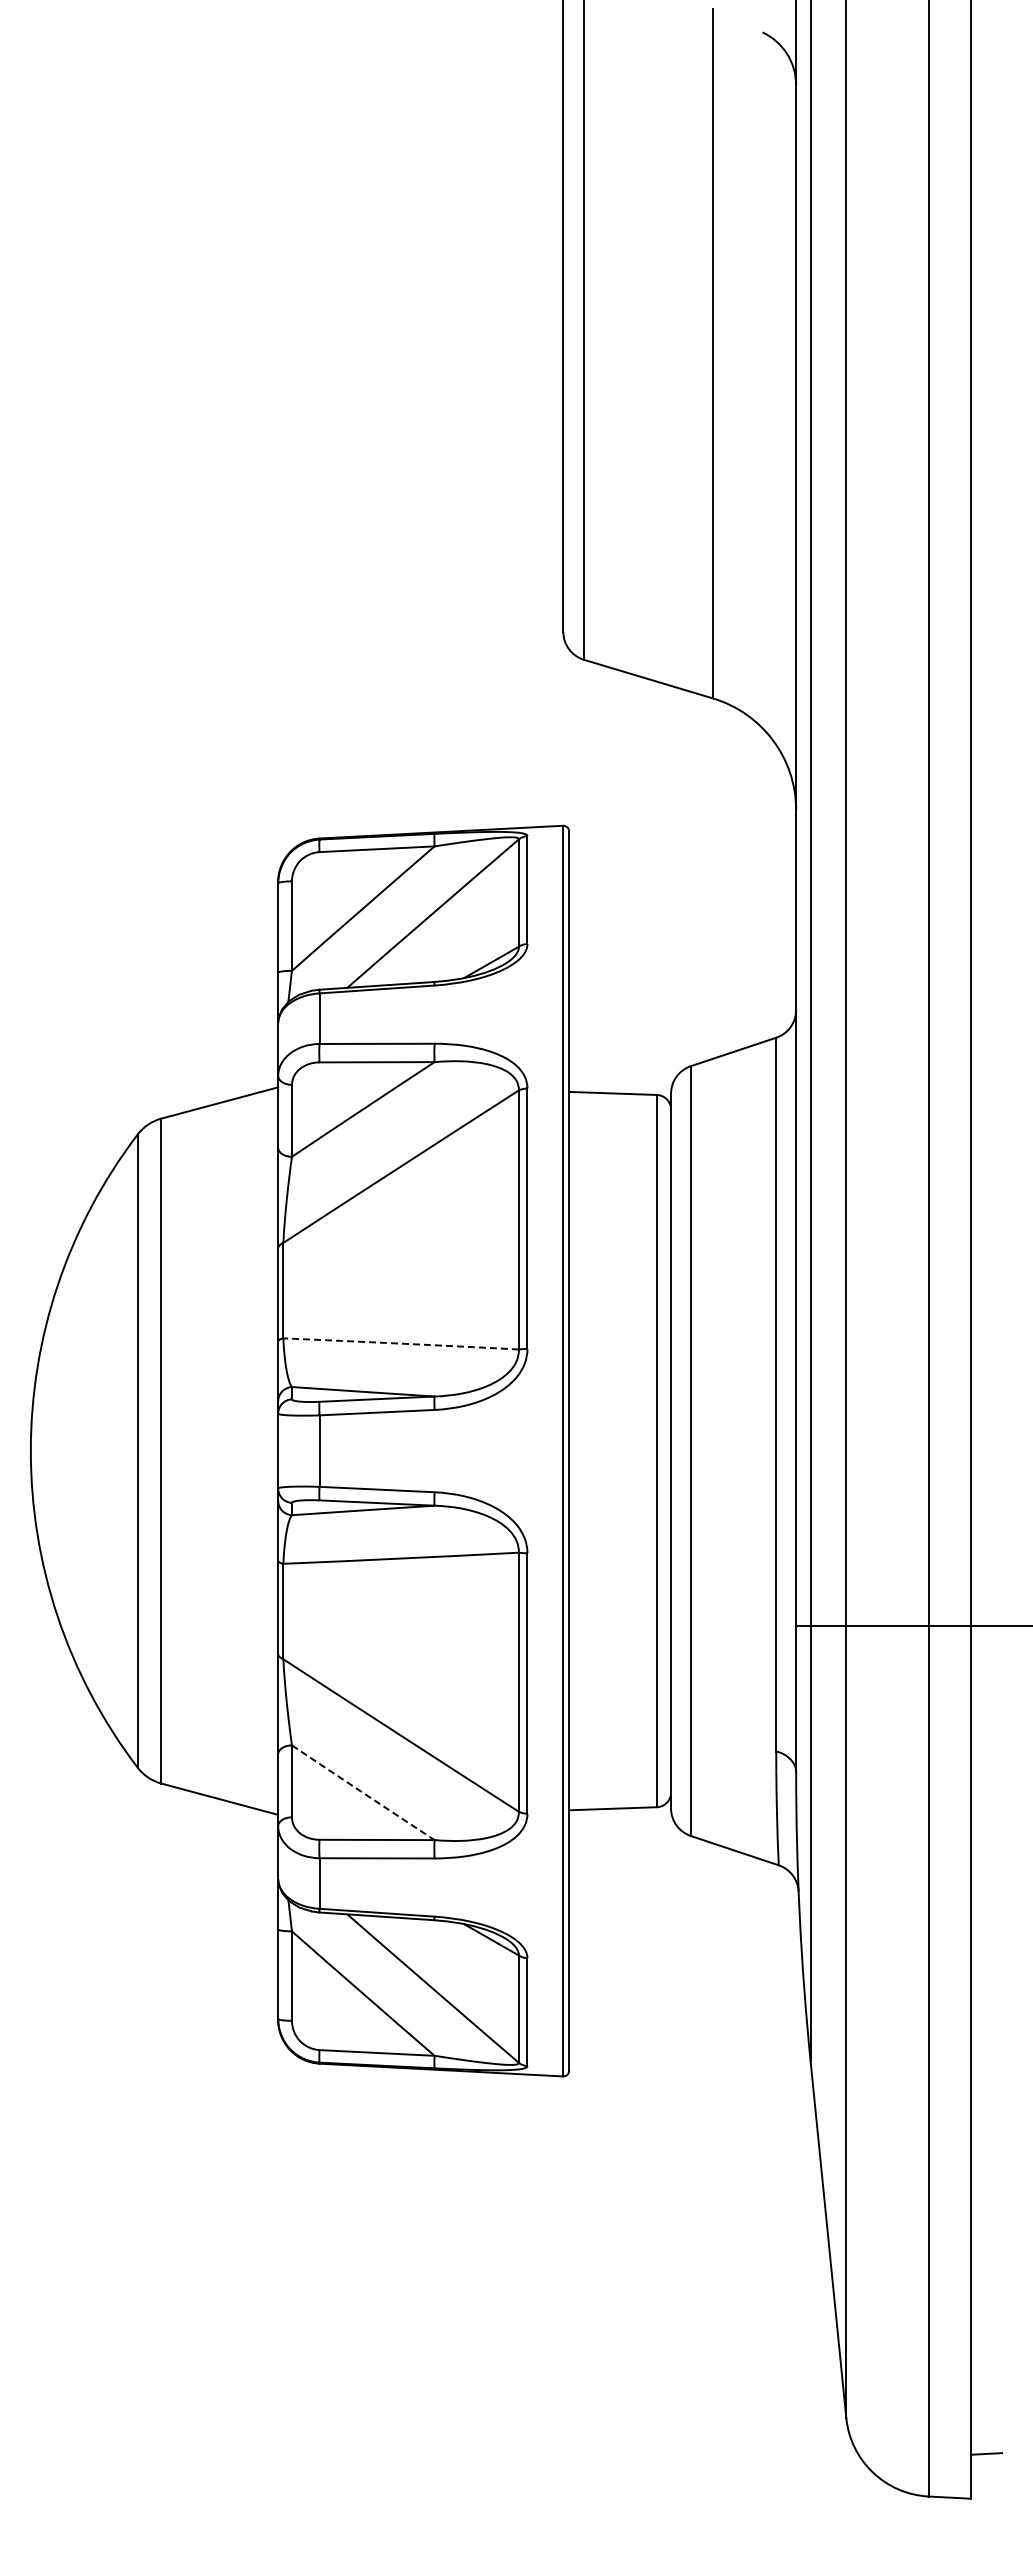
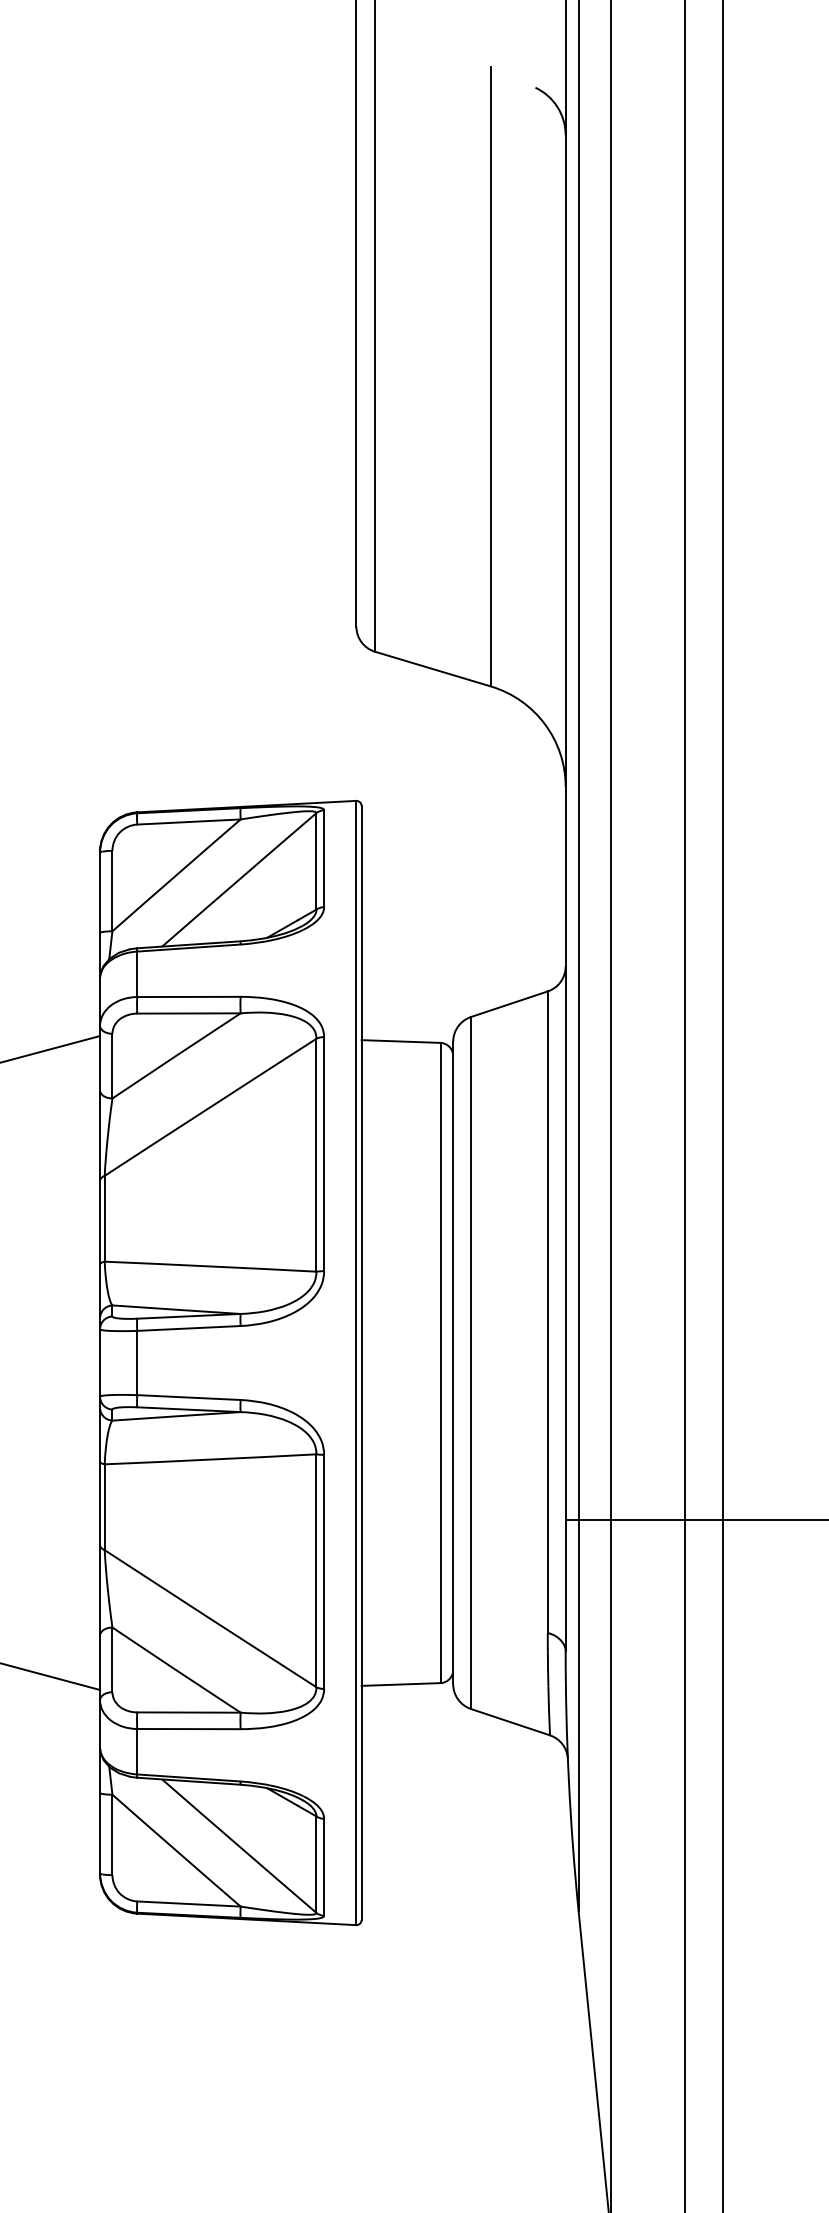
arc: (401, 1343) -> (210, 1266), dashed -> solid
arc: (363, 1792) -> (176, 1669), dashed -> solid

